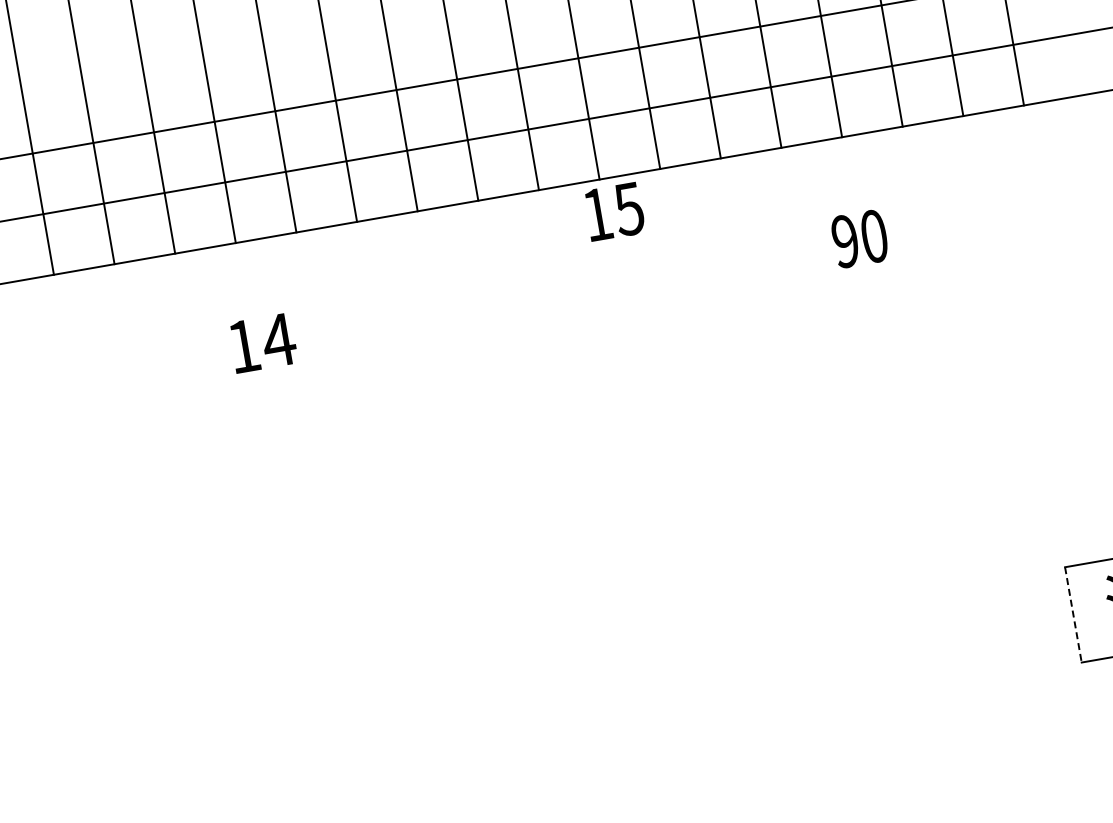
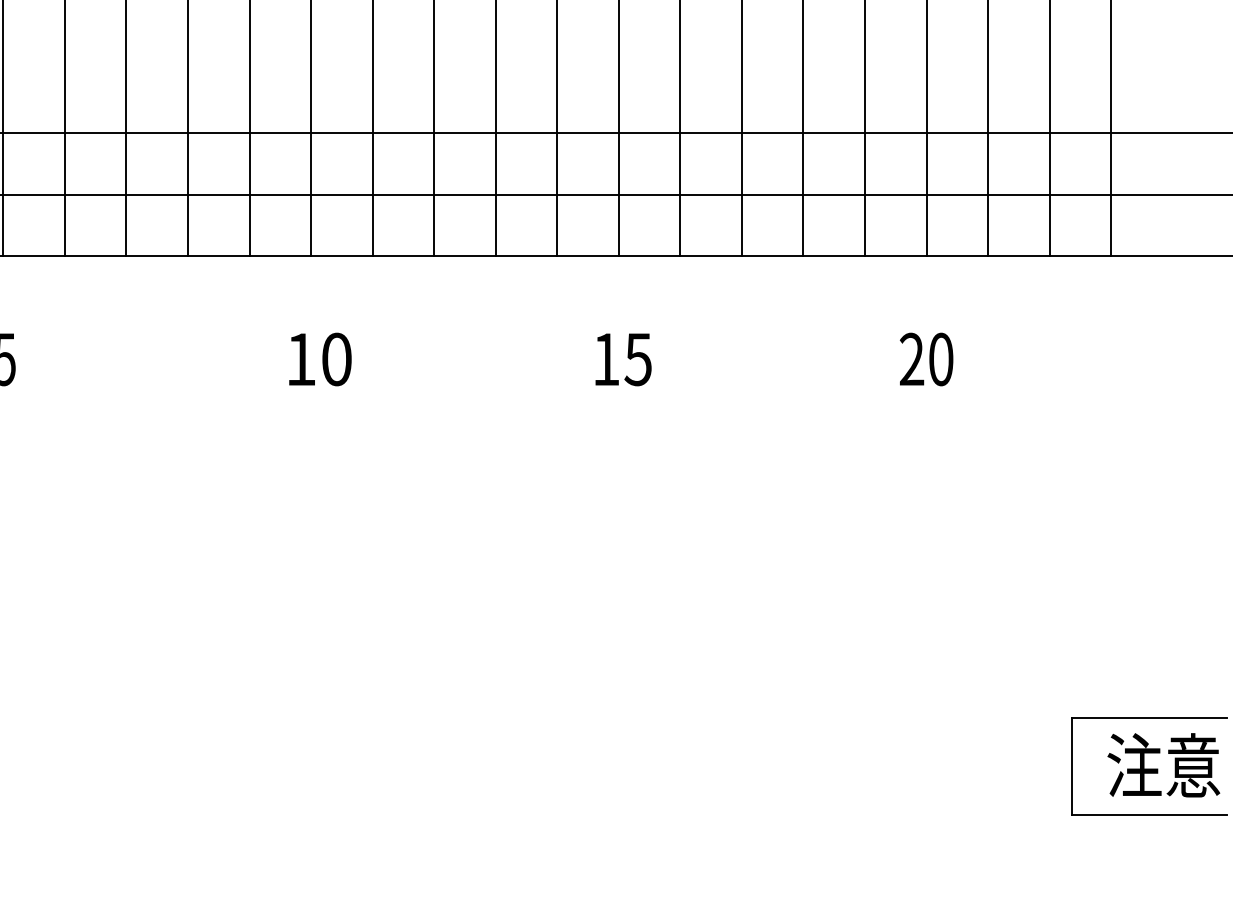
text: (614, 211) -> (623, 359), moved
text: (845, 241) -> (911, 359), 90 -> 20
text: (278, 340) -> (336, 359), 14 -> 10
line: (1073, 615) -> (1072, 767), dashed -> solid

